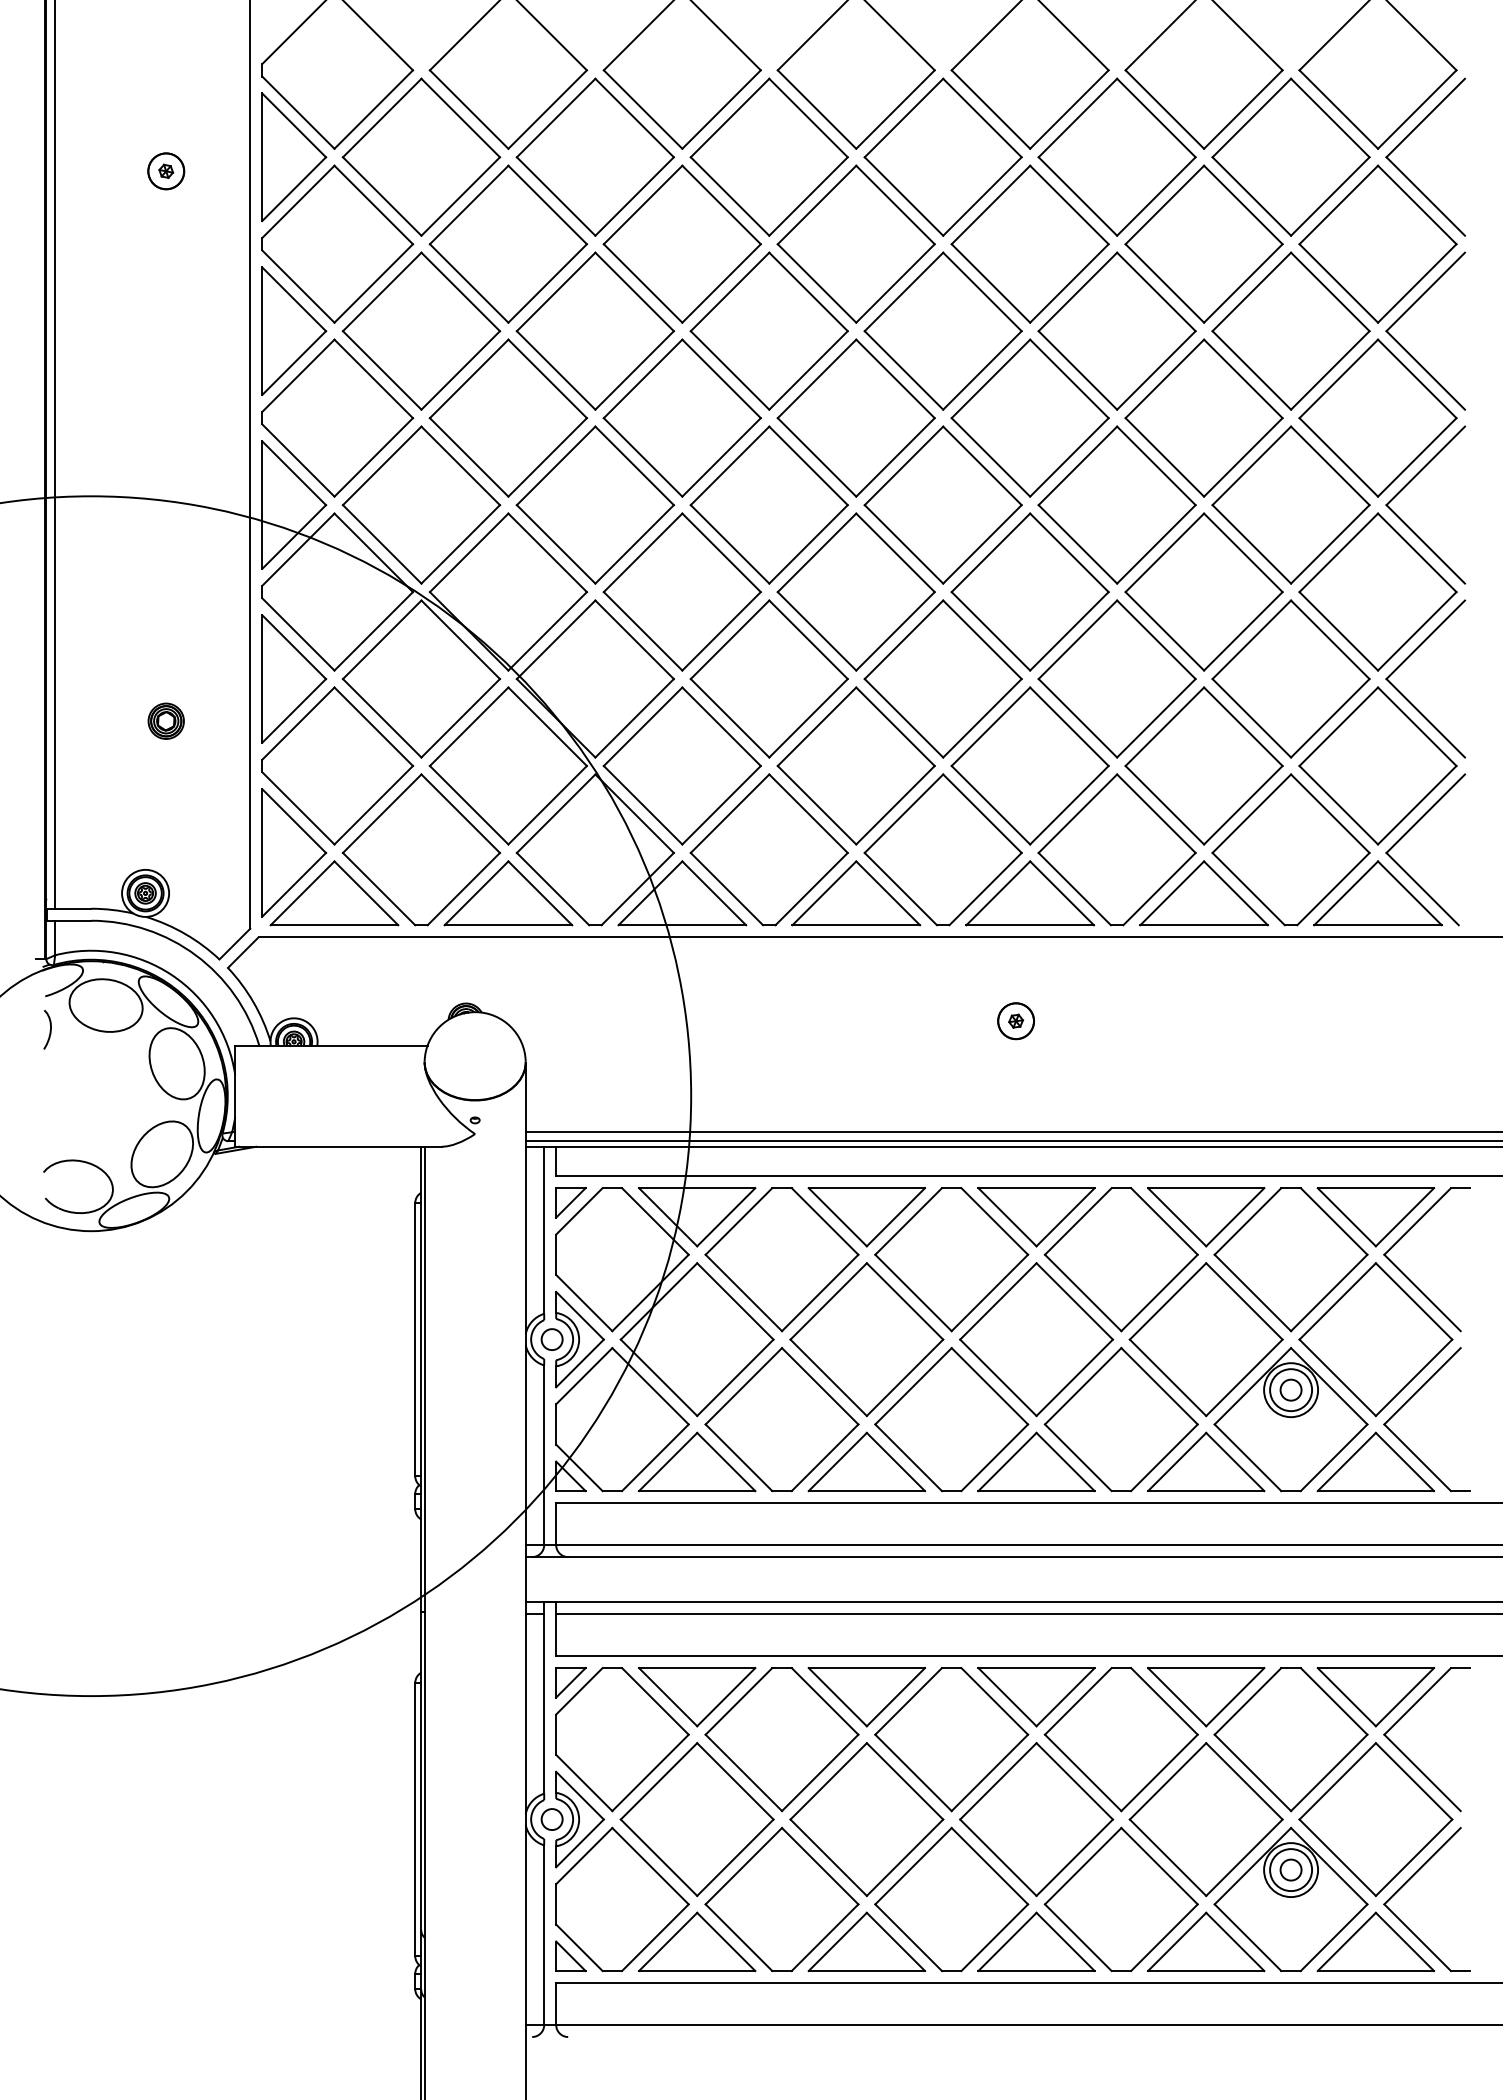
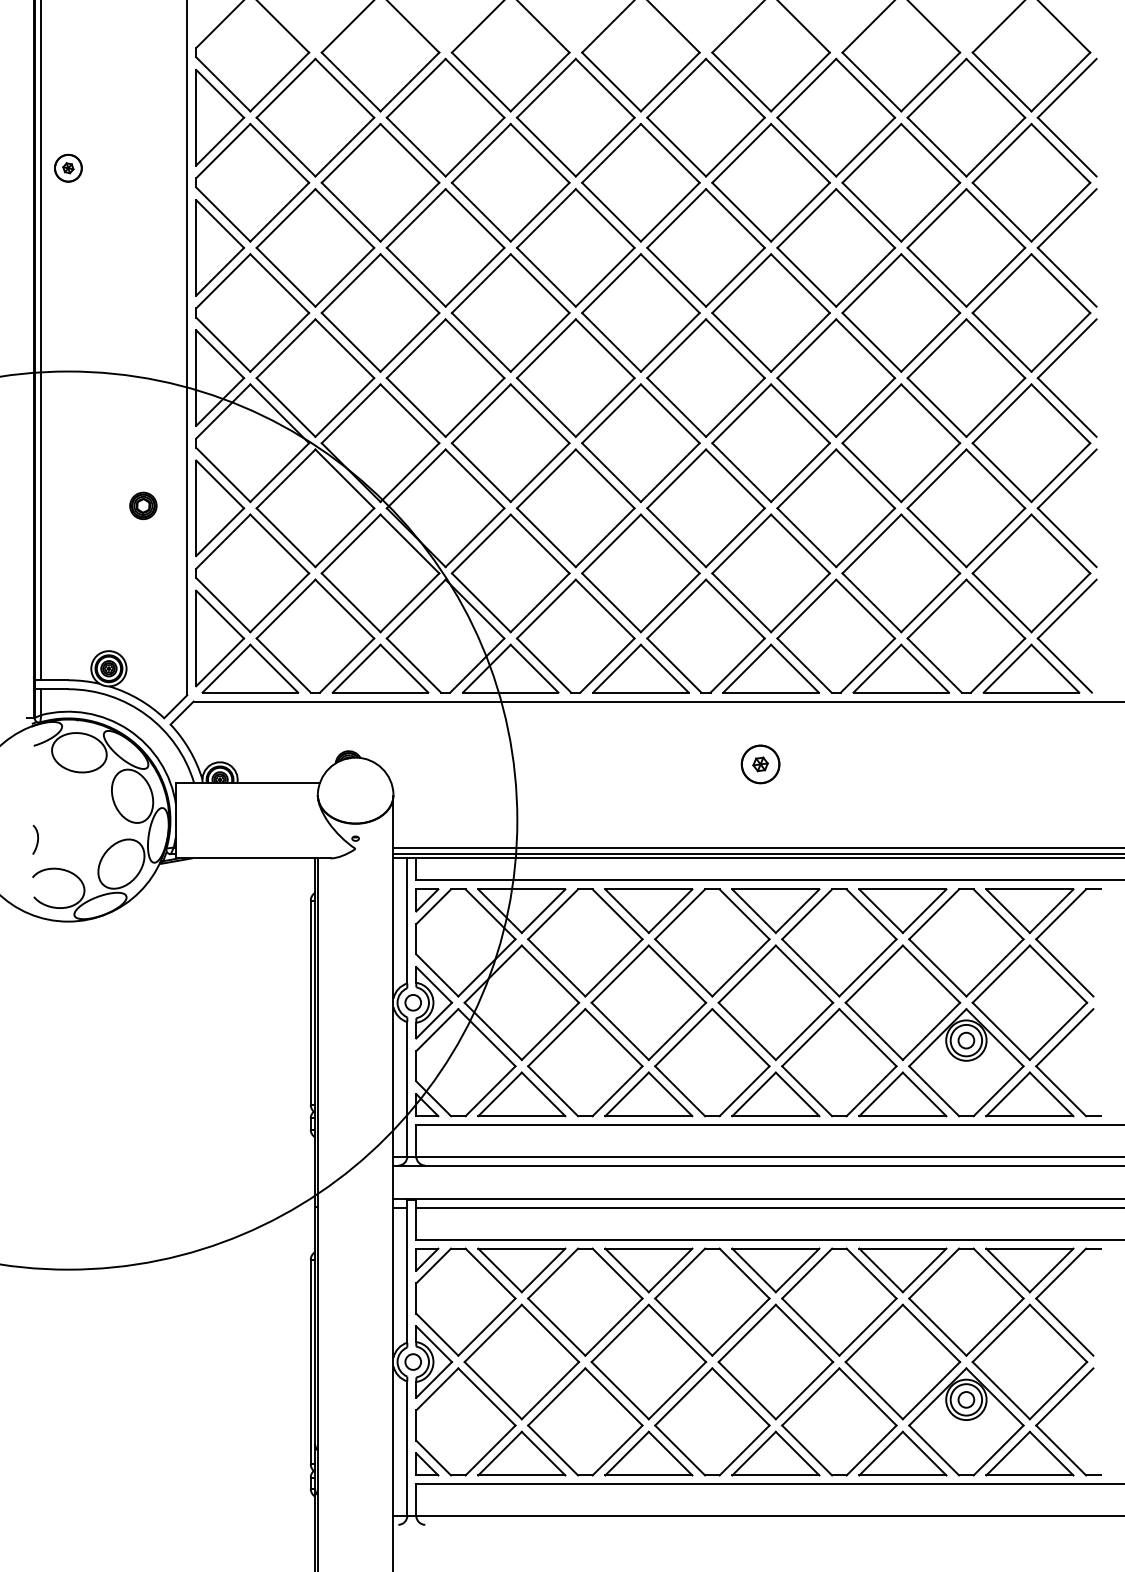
part: (166, 170) -> (68, 167), moved
part: (166, 720) -> (143, 505), moved
part: (1016, 1021) -> (760, 764), size x1.4
curve: (50, 1029) -> (37, 839), moved

